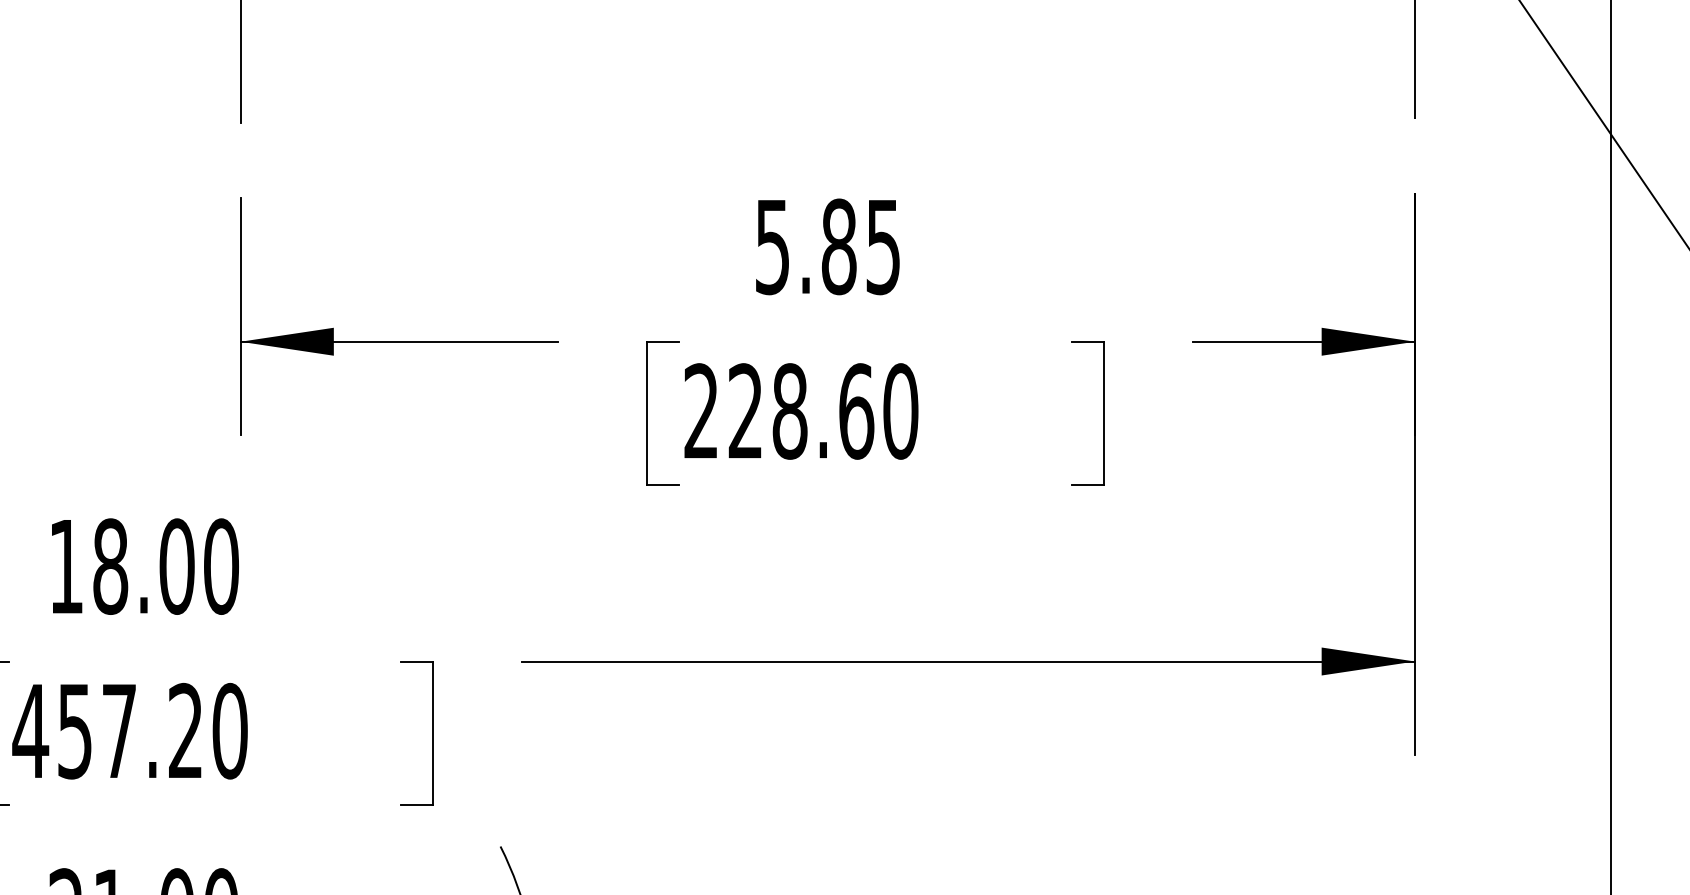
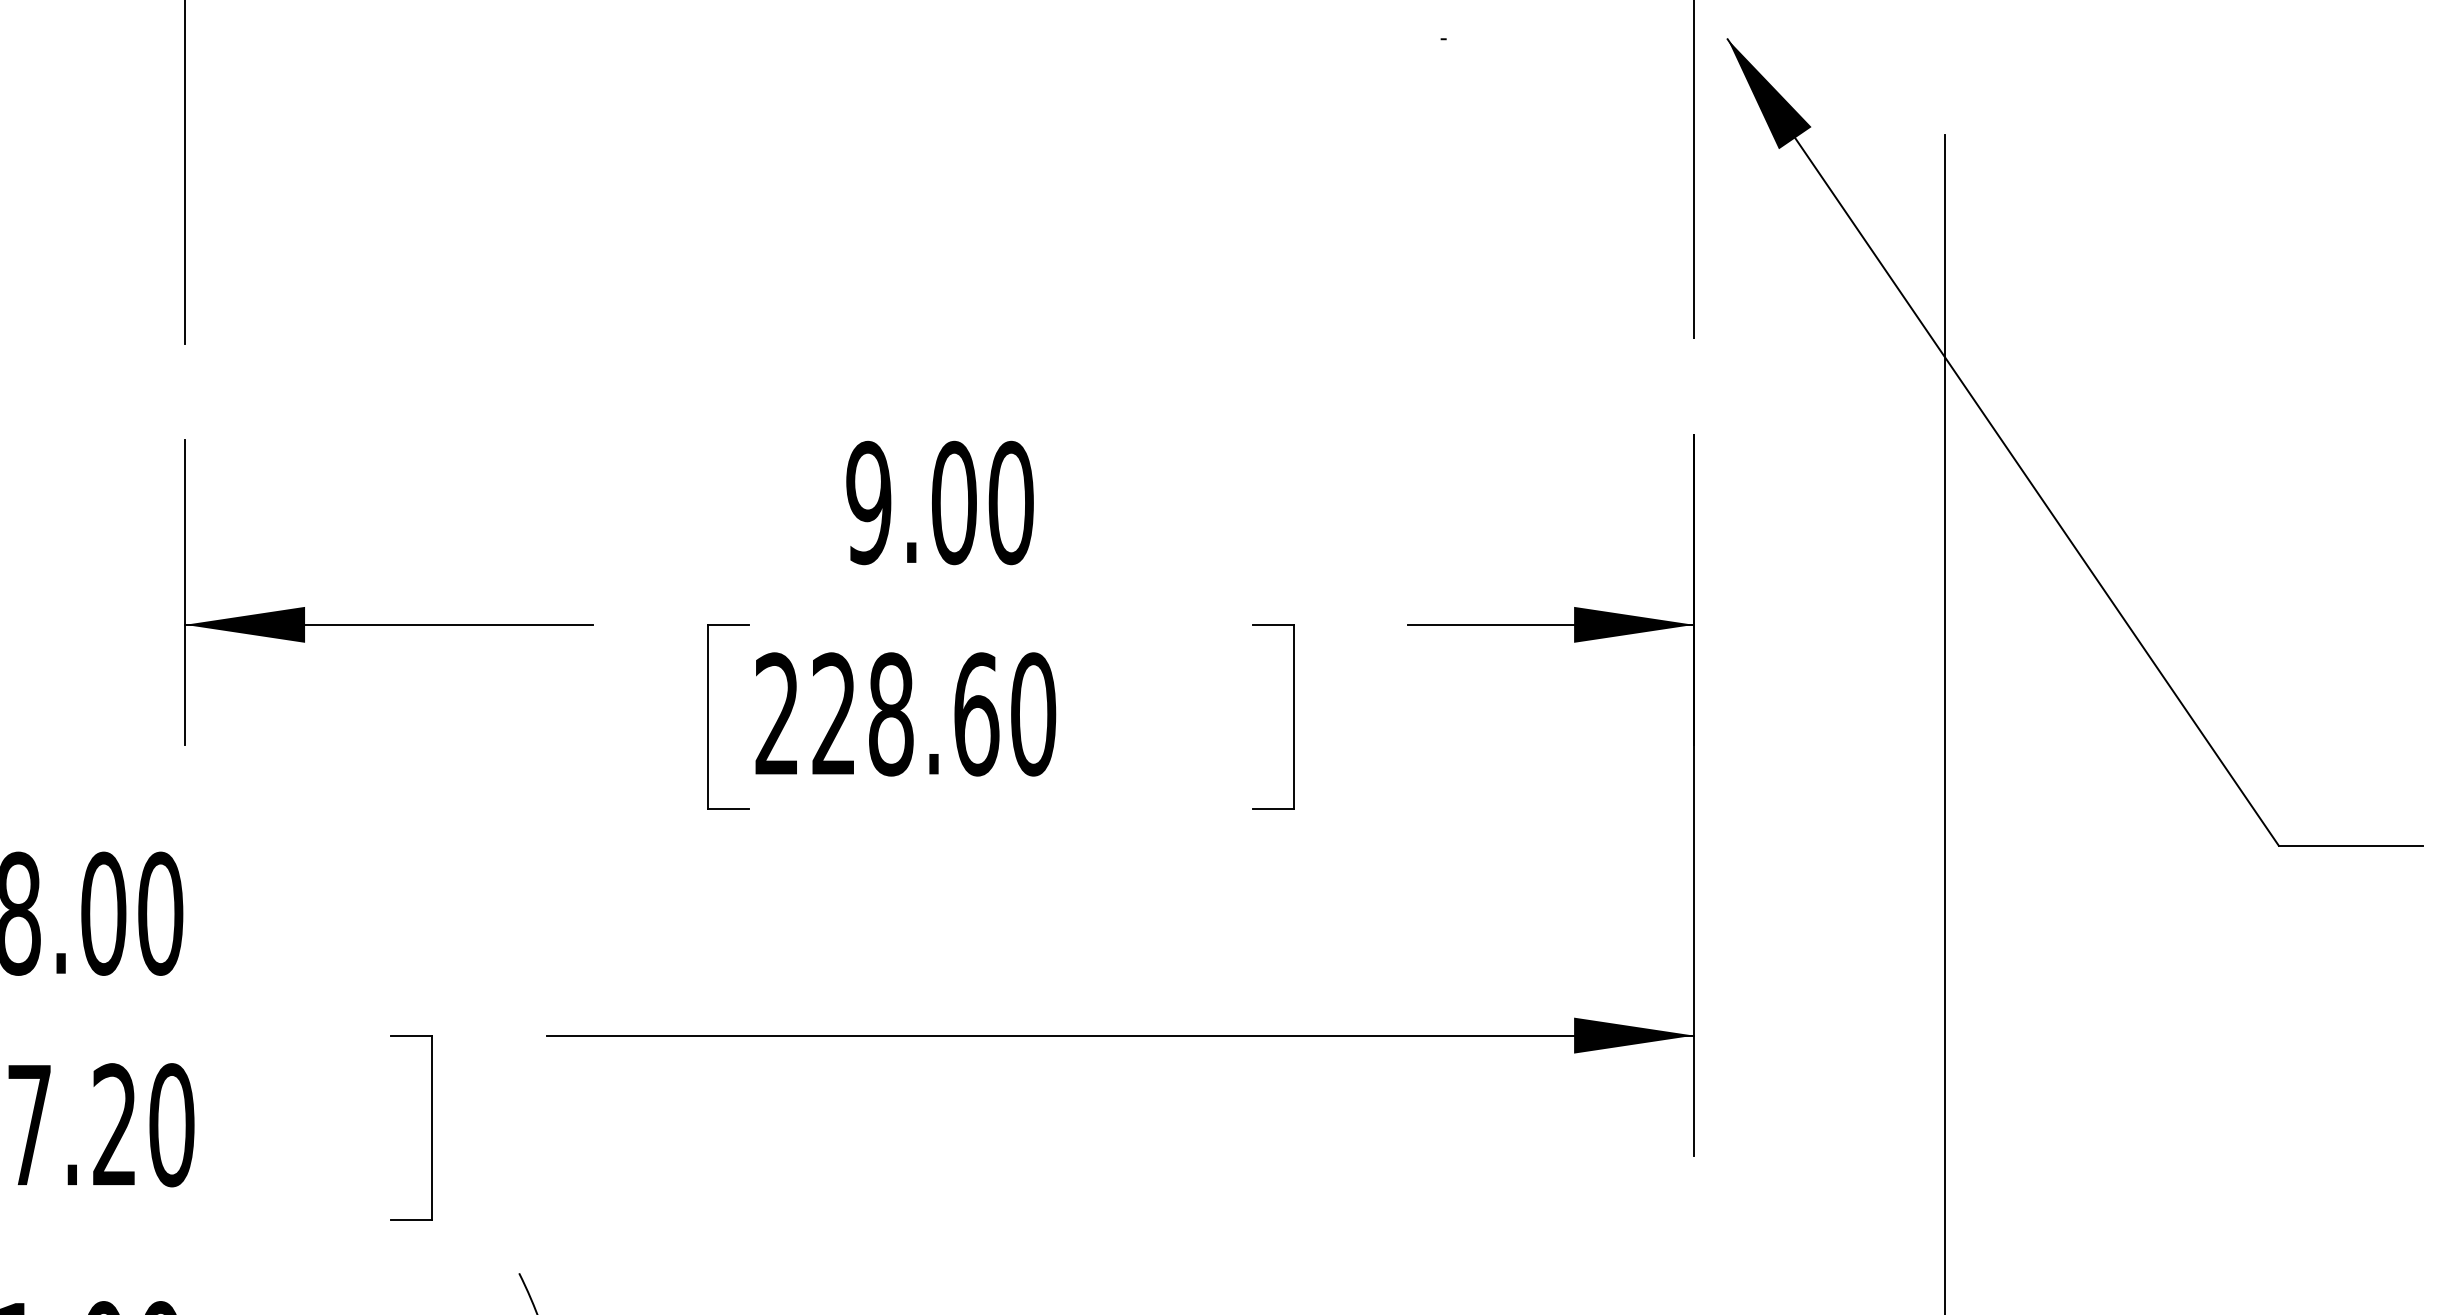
text: (827, 246) -> (939, 502), 5.85 -> 9.00

